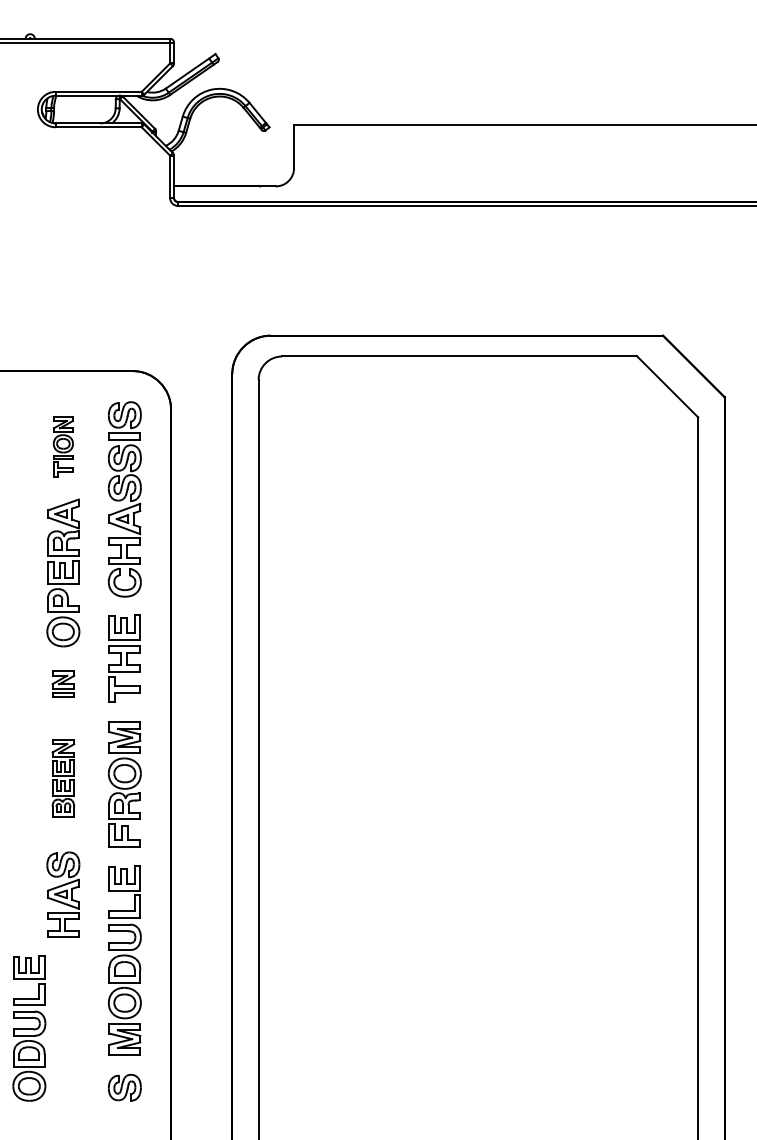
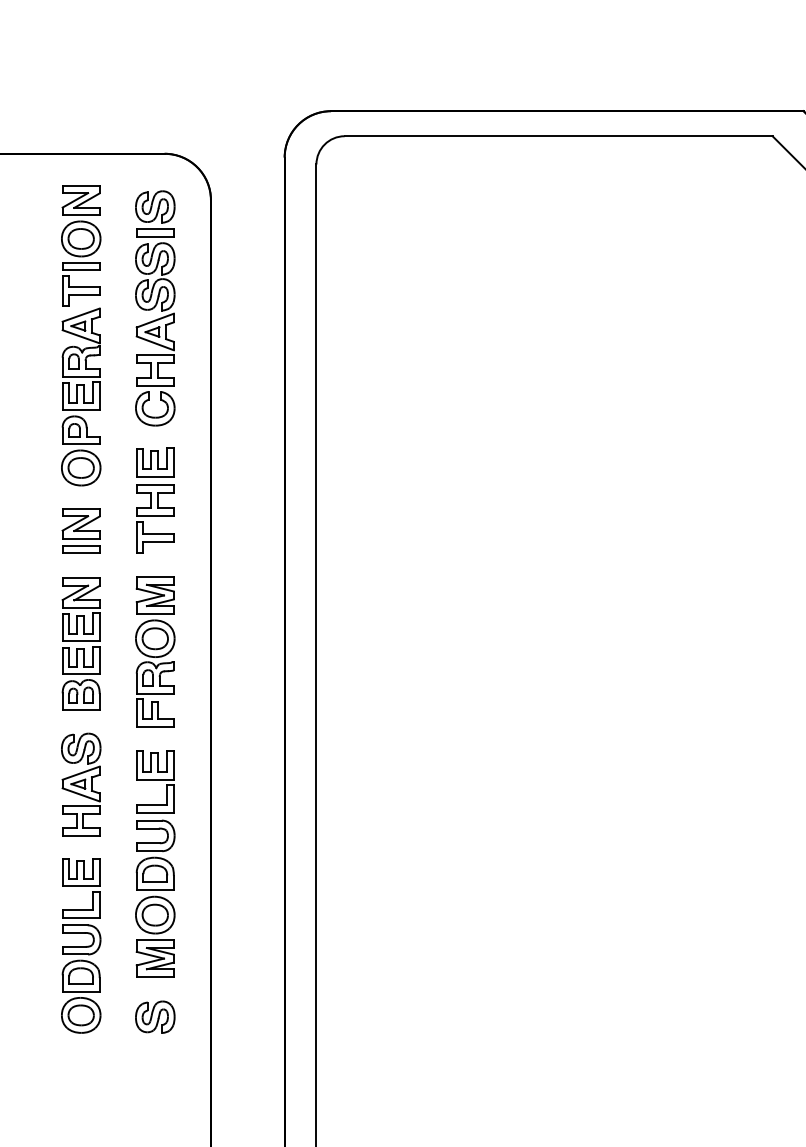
part: (63, 446) -> (81, 244), size x1.67
part: (63, 684) -> (81, 531), size x1.43
part: (63, 777) -> (81, 643), size x1.43
part: (29, 1028) -> (81, 945), moved

